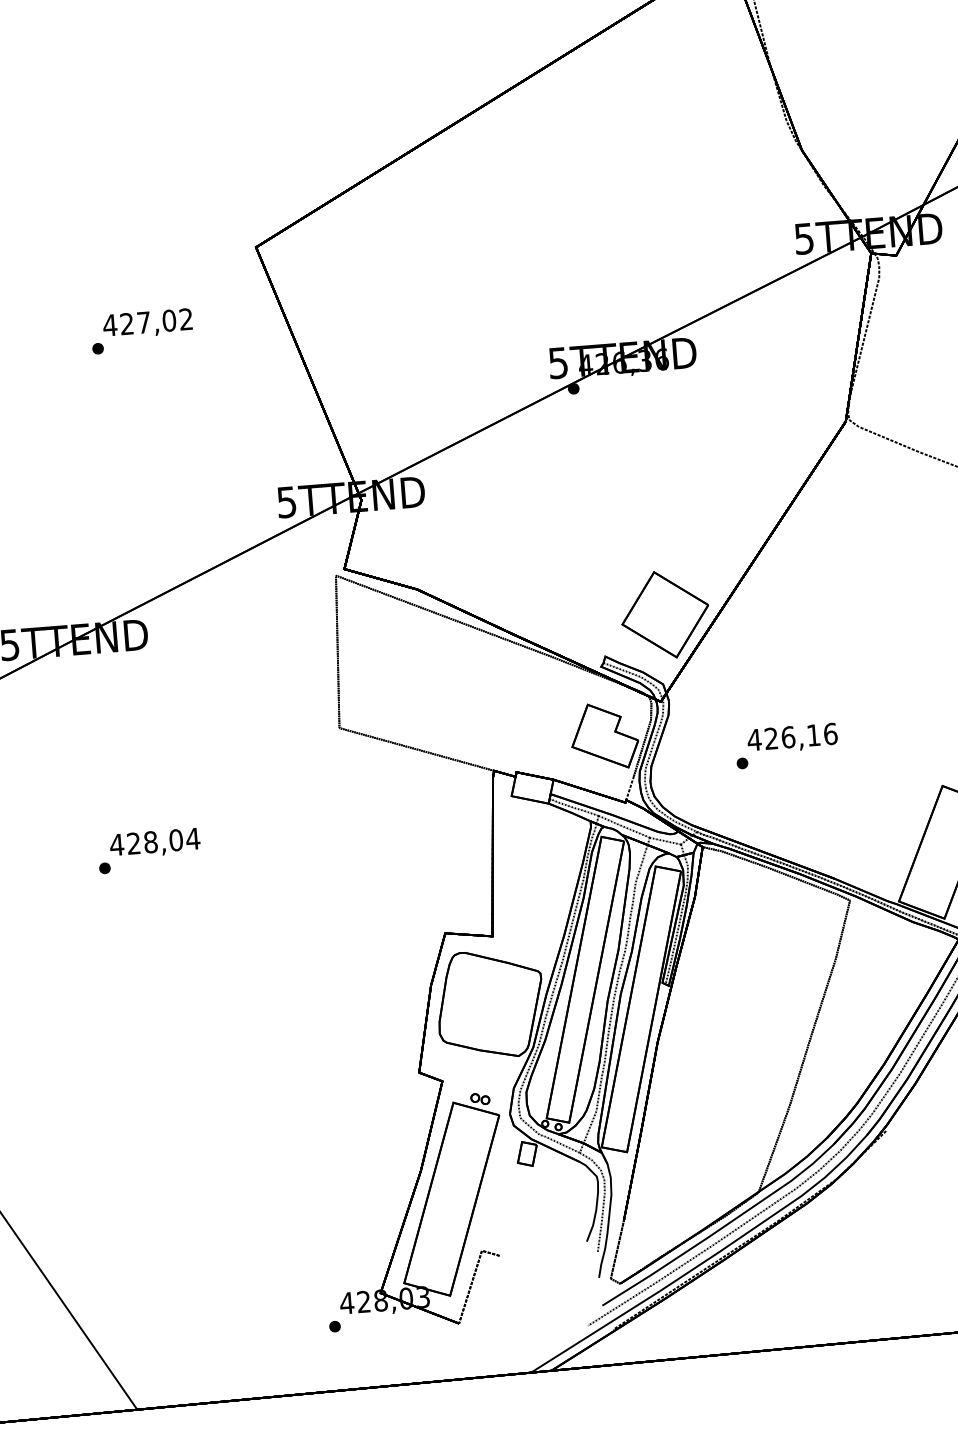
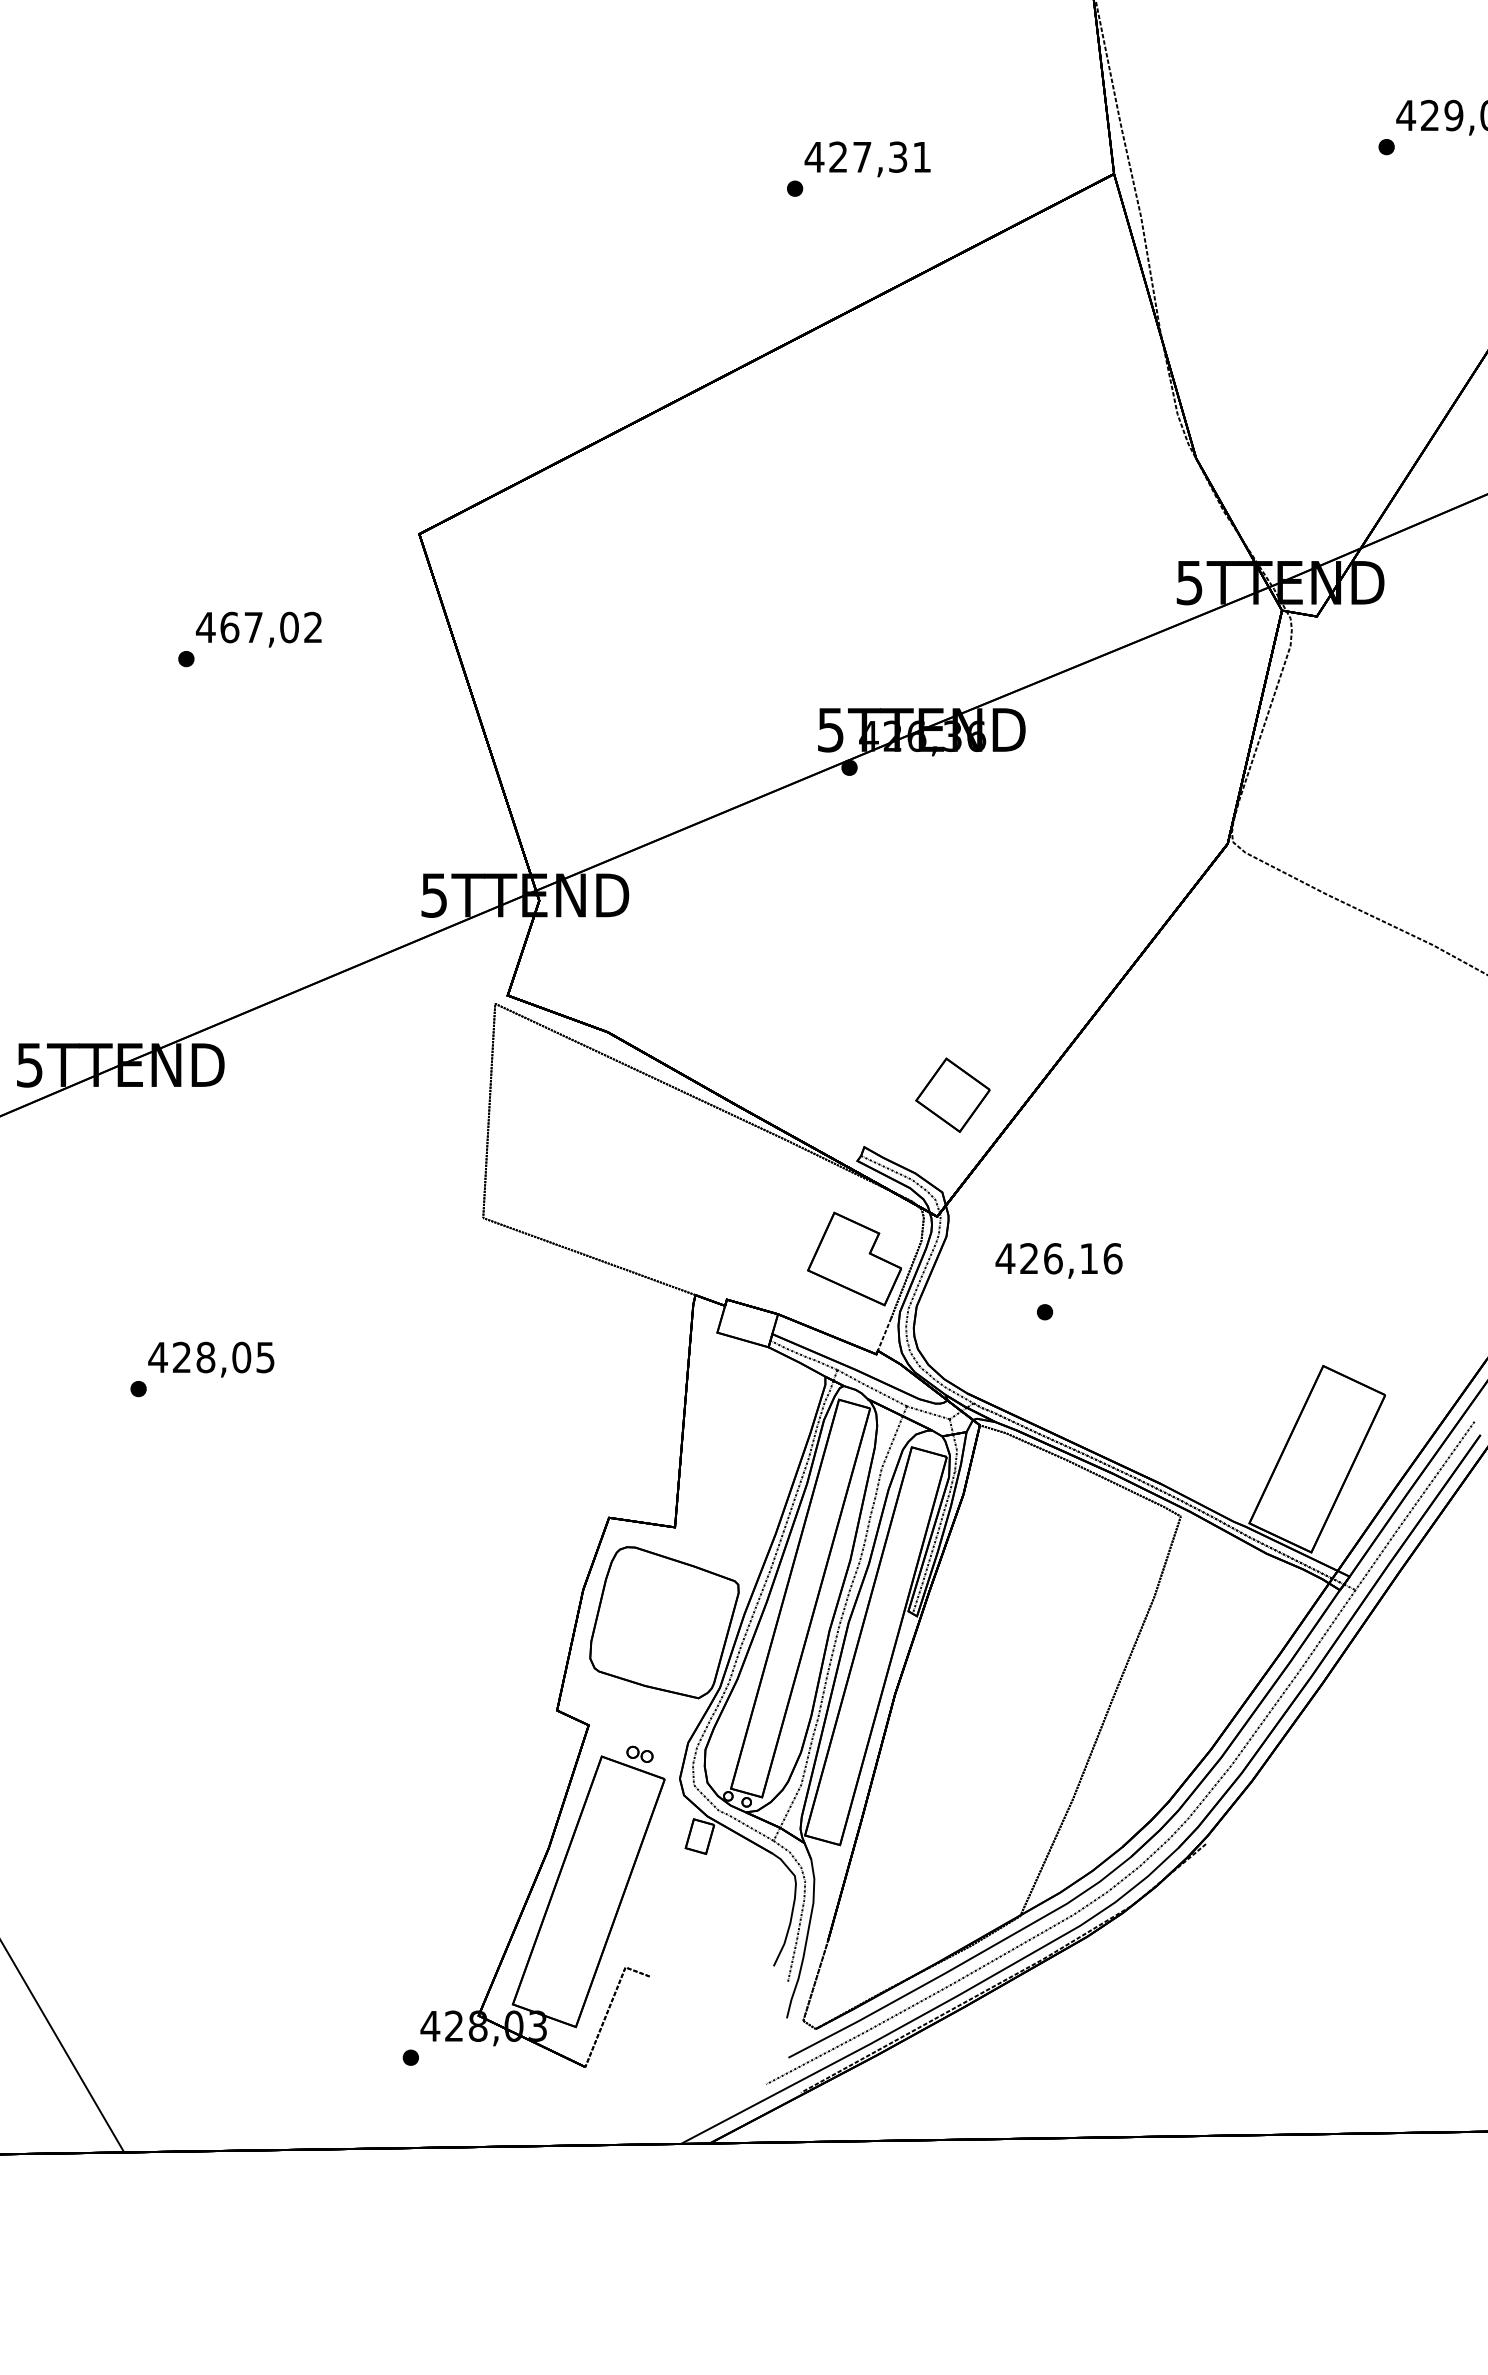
text: (126, 324) -> (229, 627), 427,02 -> 467,02
part: (664, 615) -> (952, 1095), size x0.6
text: (792, 738) -> (1058, 1260), moved
text: (193, 838) -> (265, 1357), 428,04 -> 428,05

